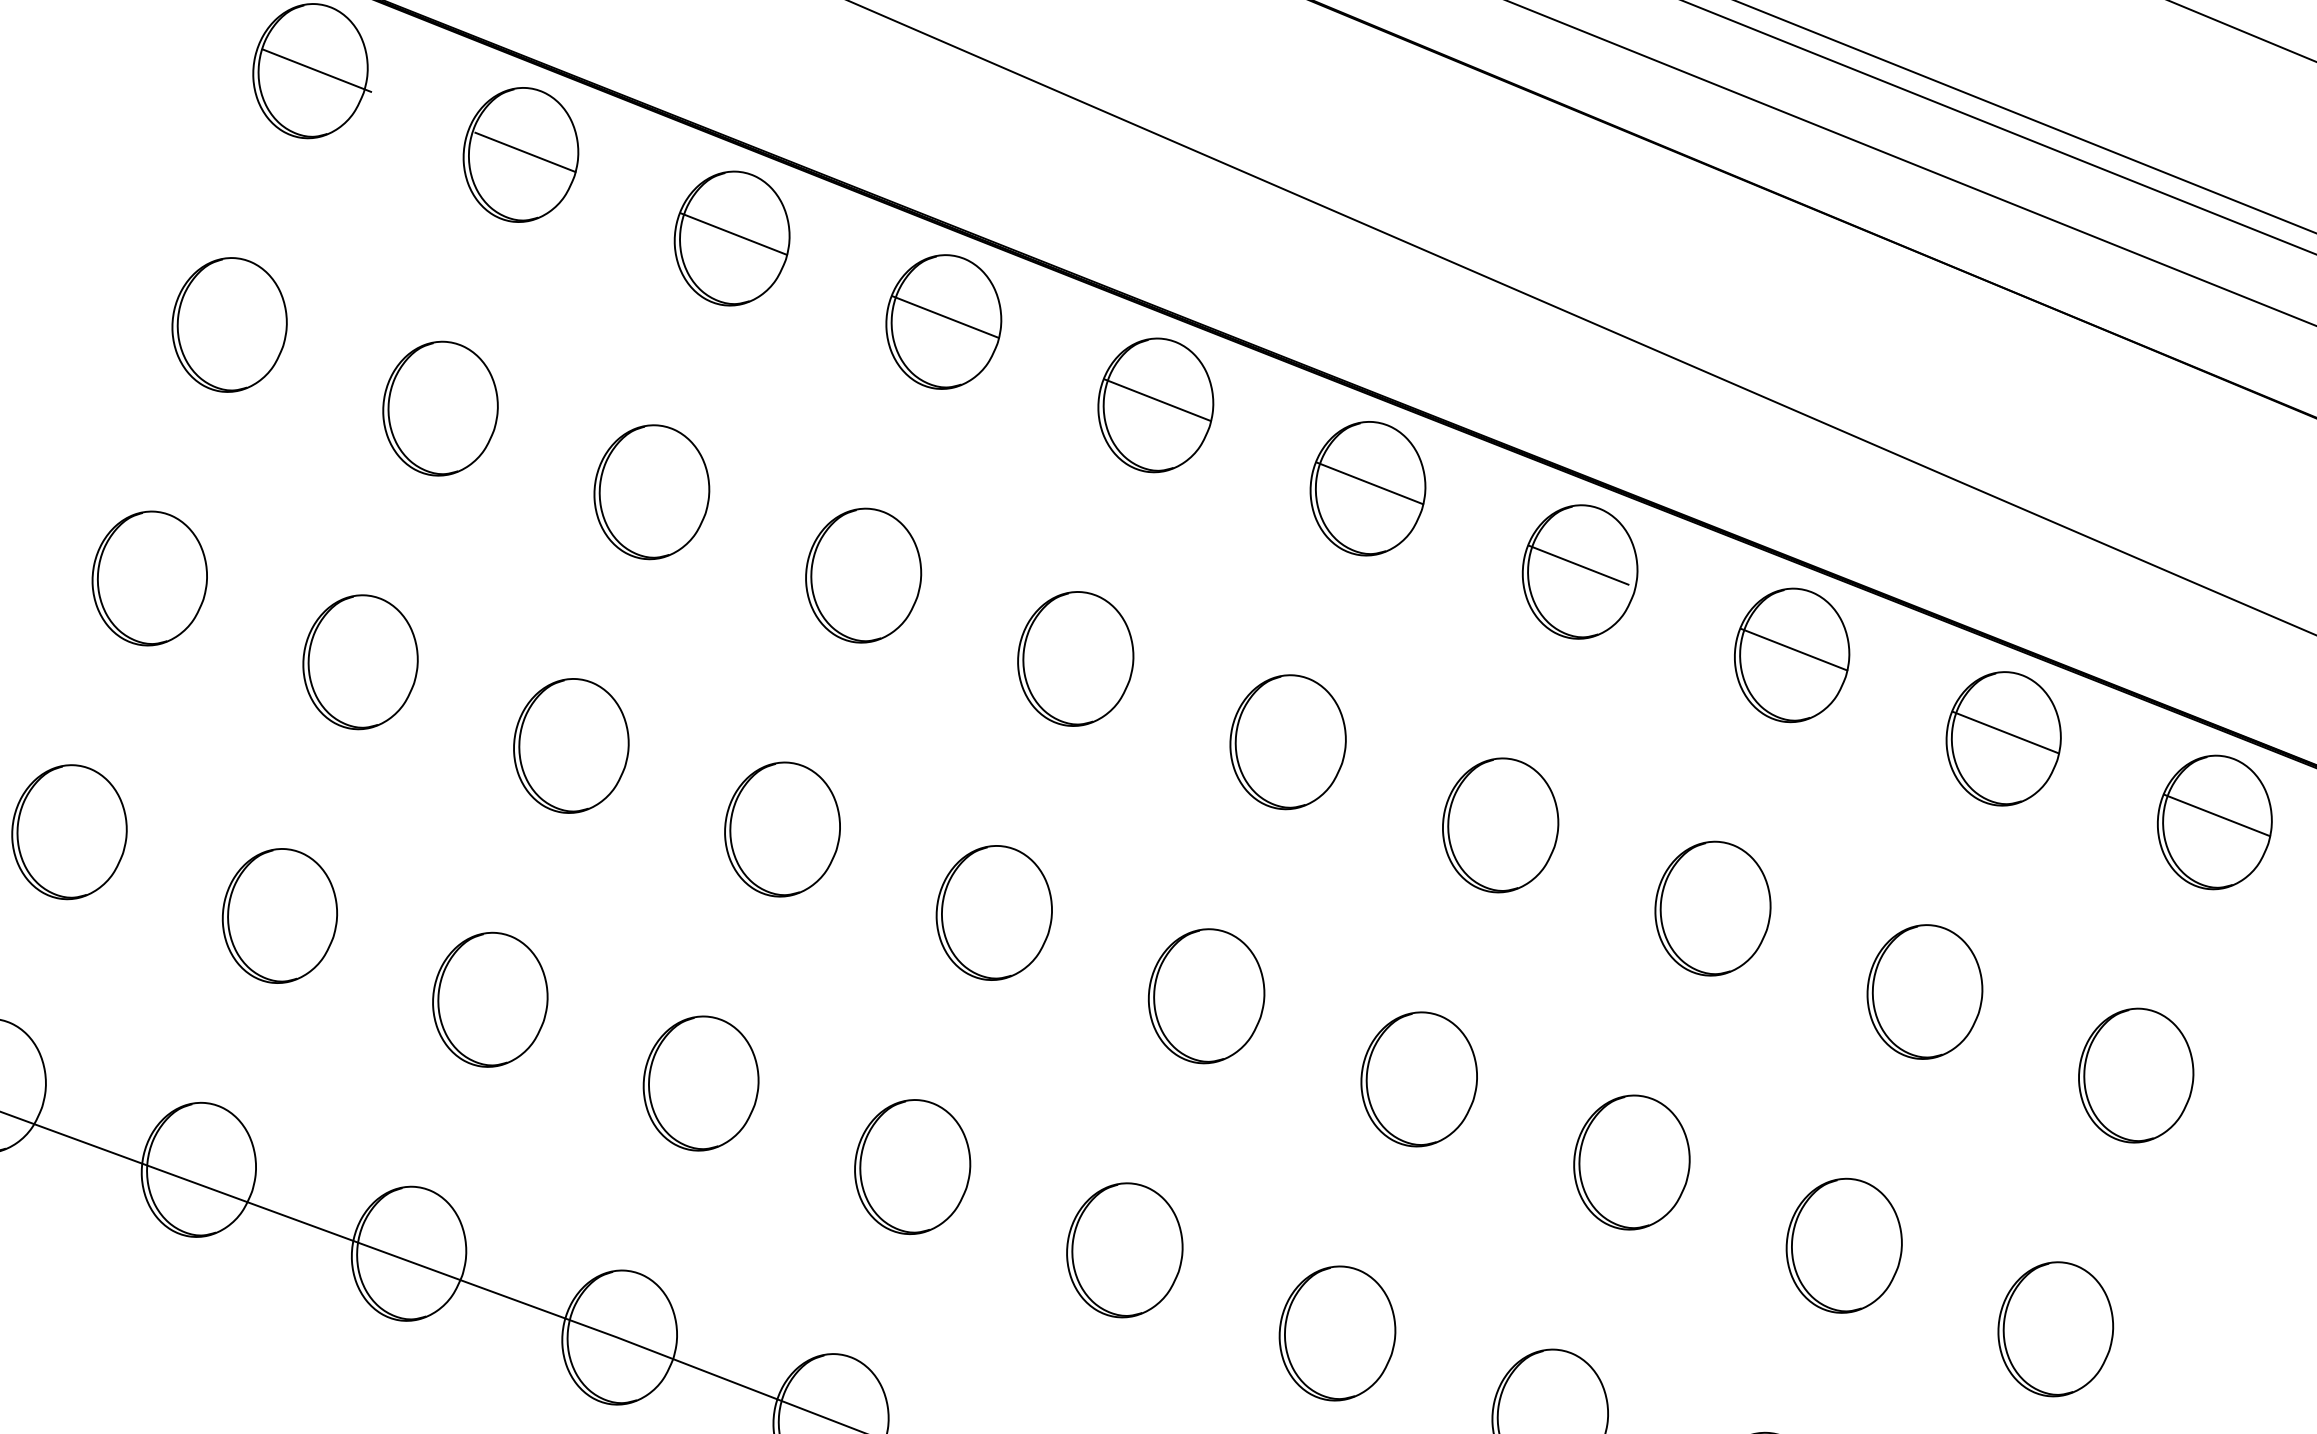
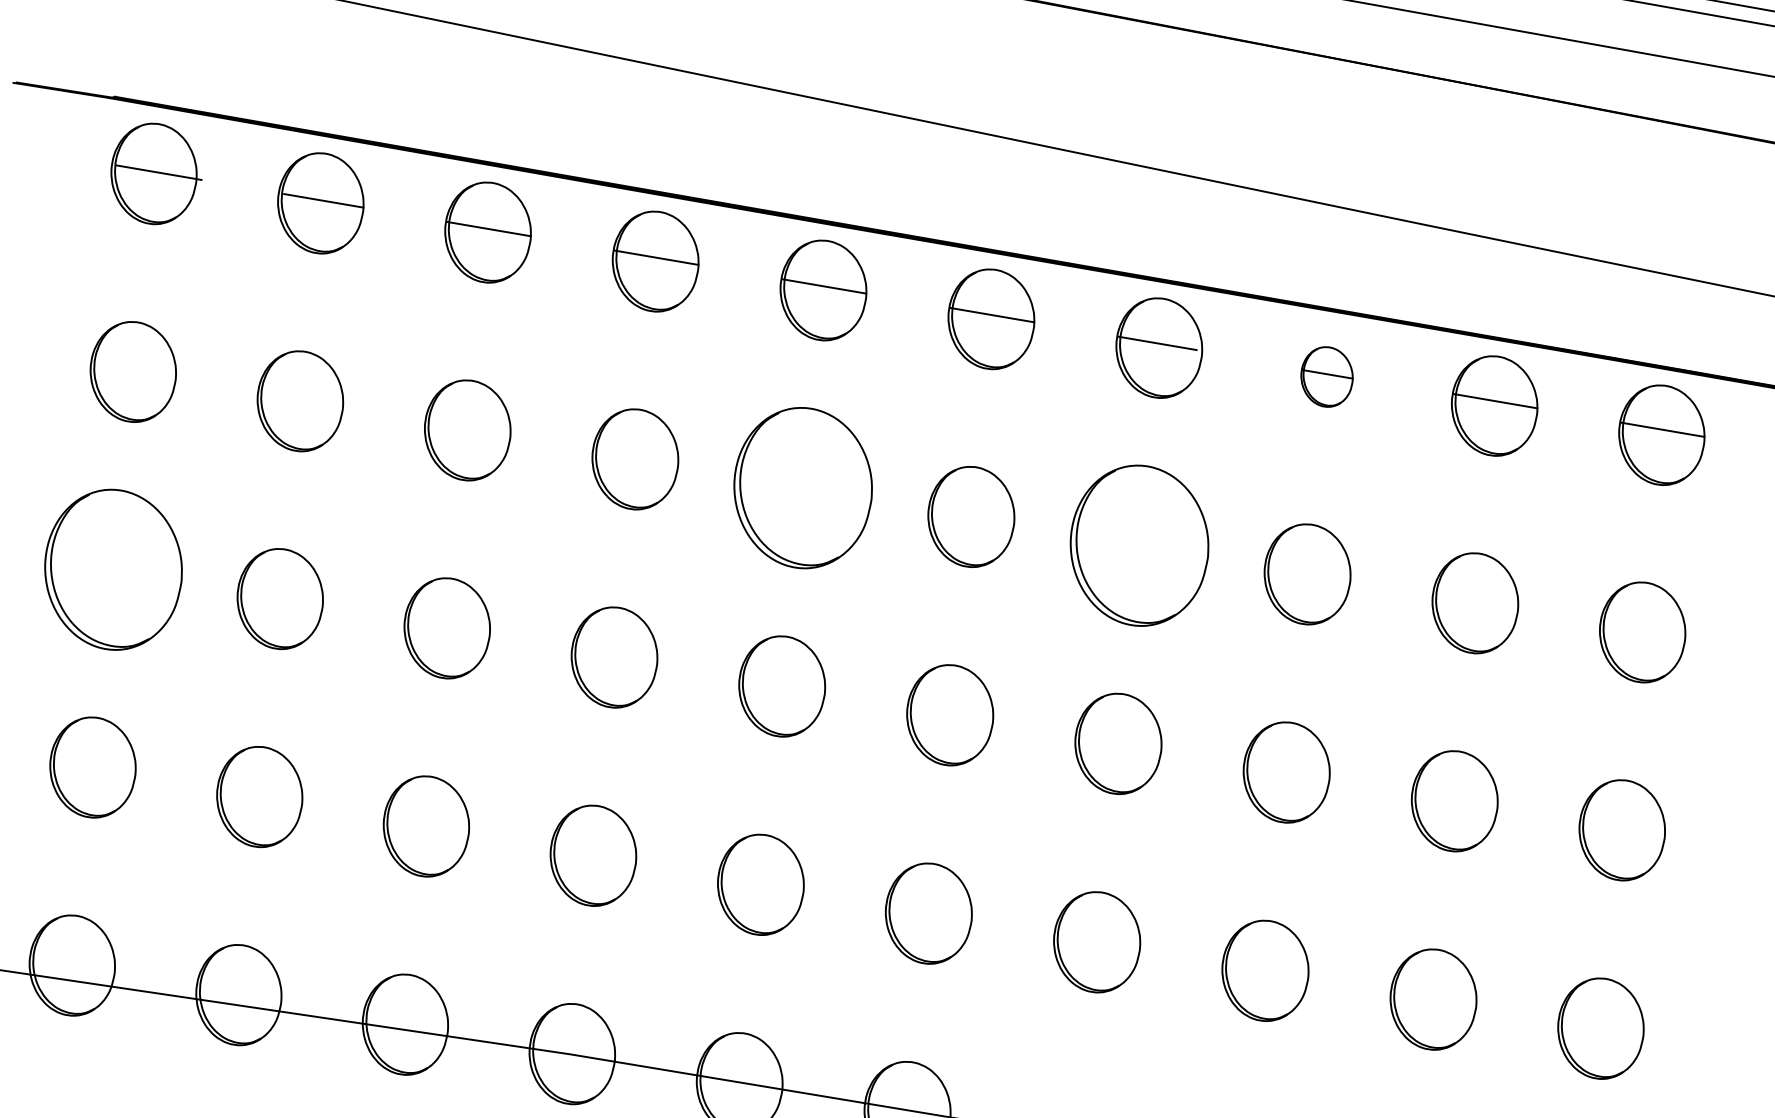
part: (148, 578) -> (112, 569), size x1.6
part: (1791, 654) -> (1326, 376), size x0.6
part: (1075, 659) -> (803, 488), size x1.6
part: (1500, 825) -> (1139, 545), size x1.6

